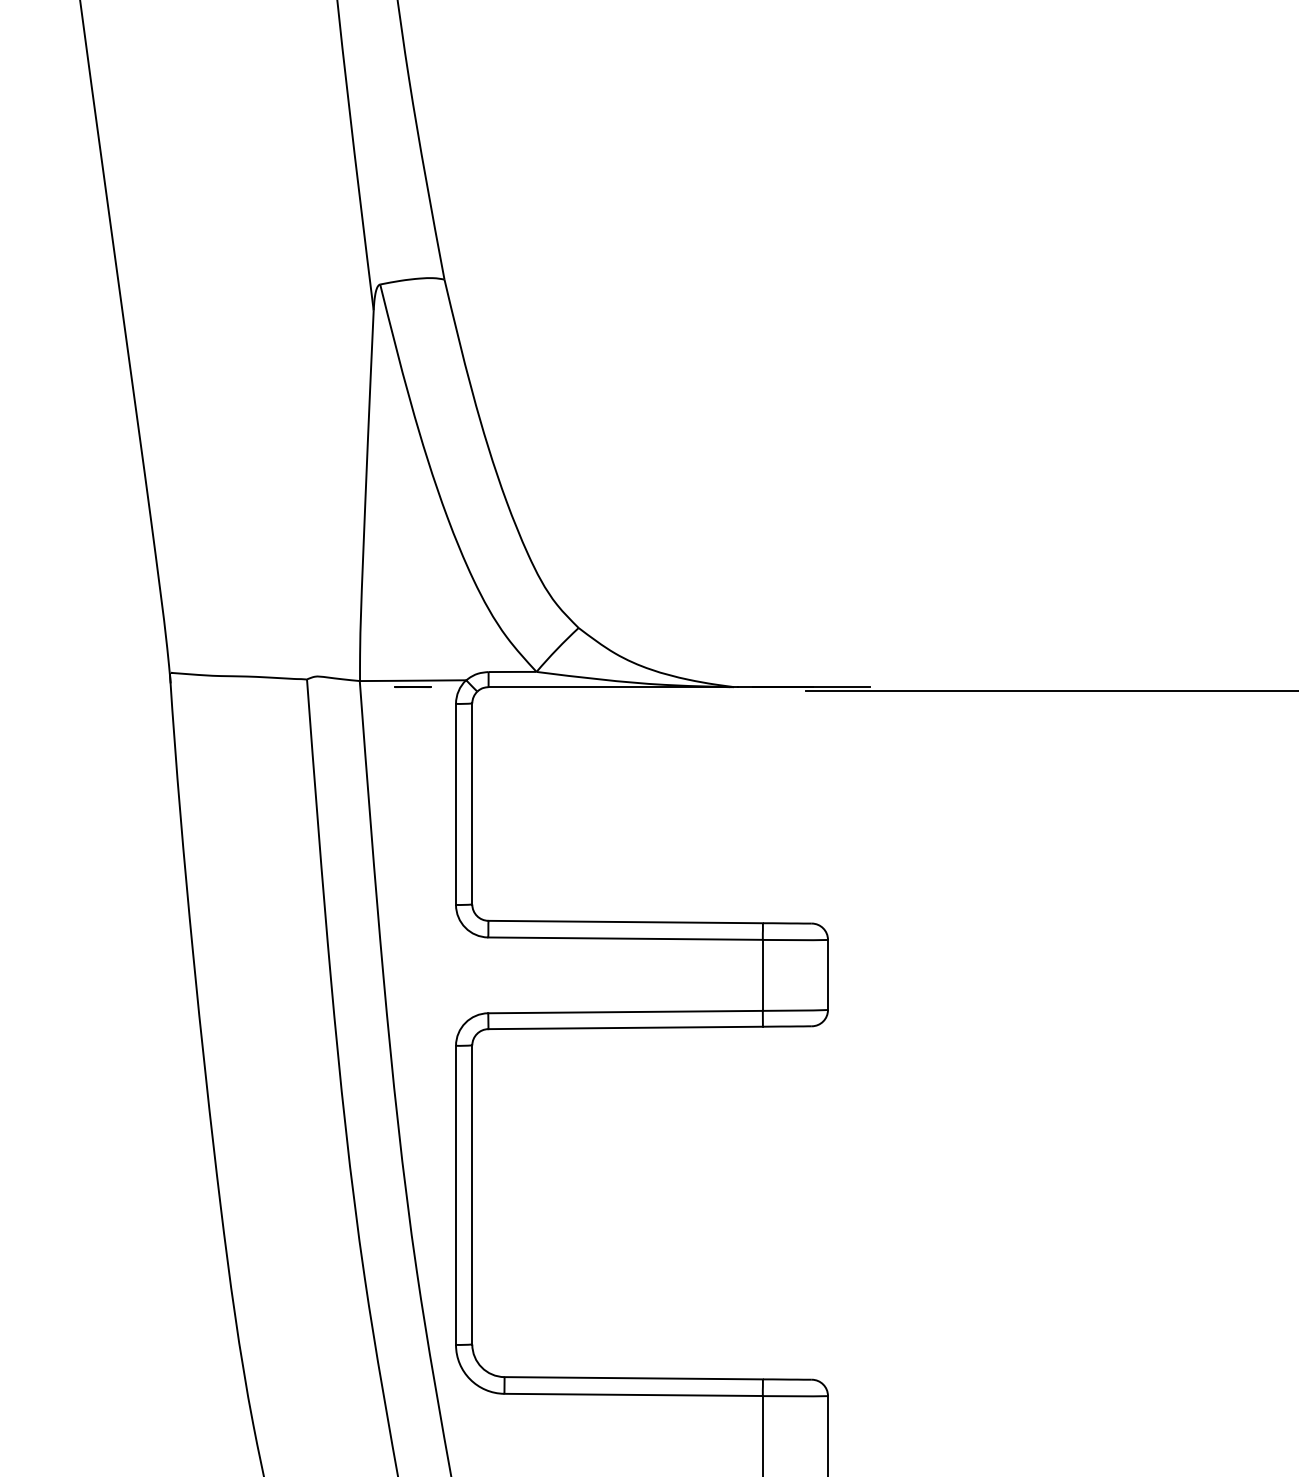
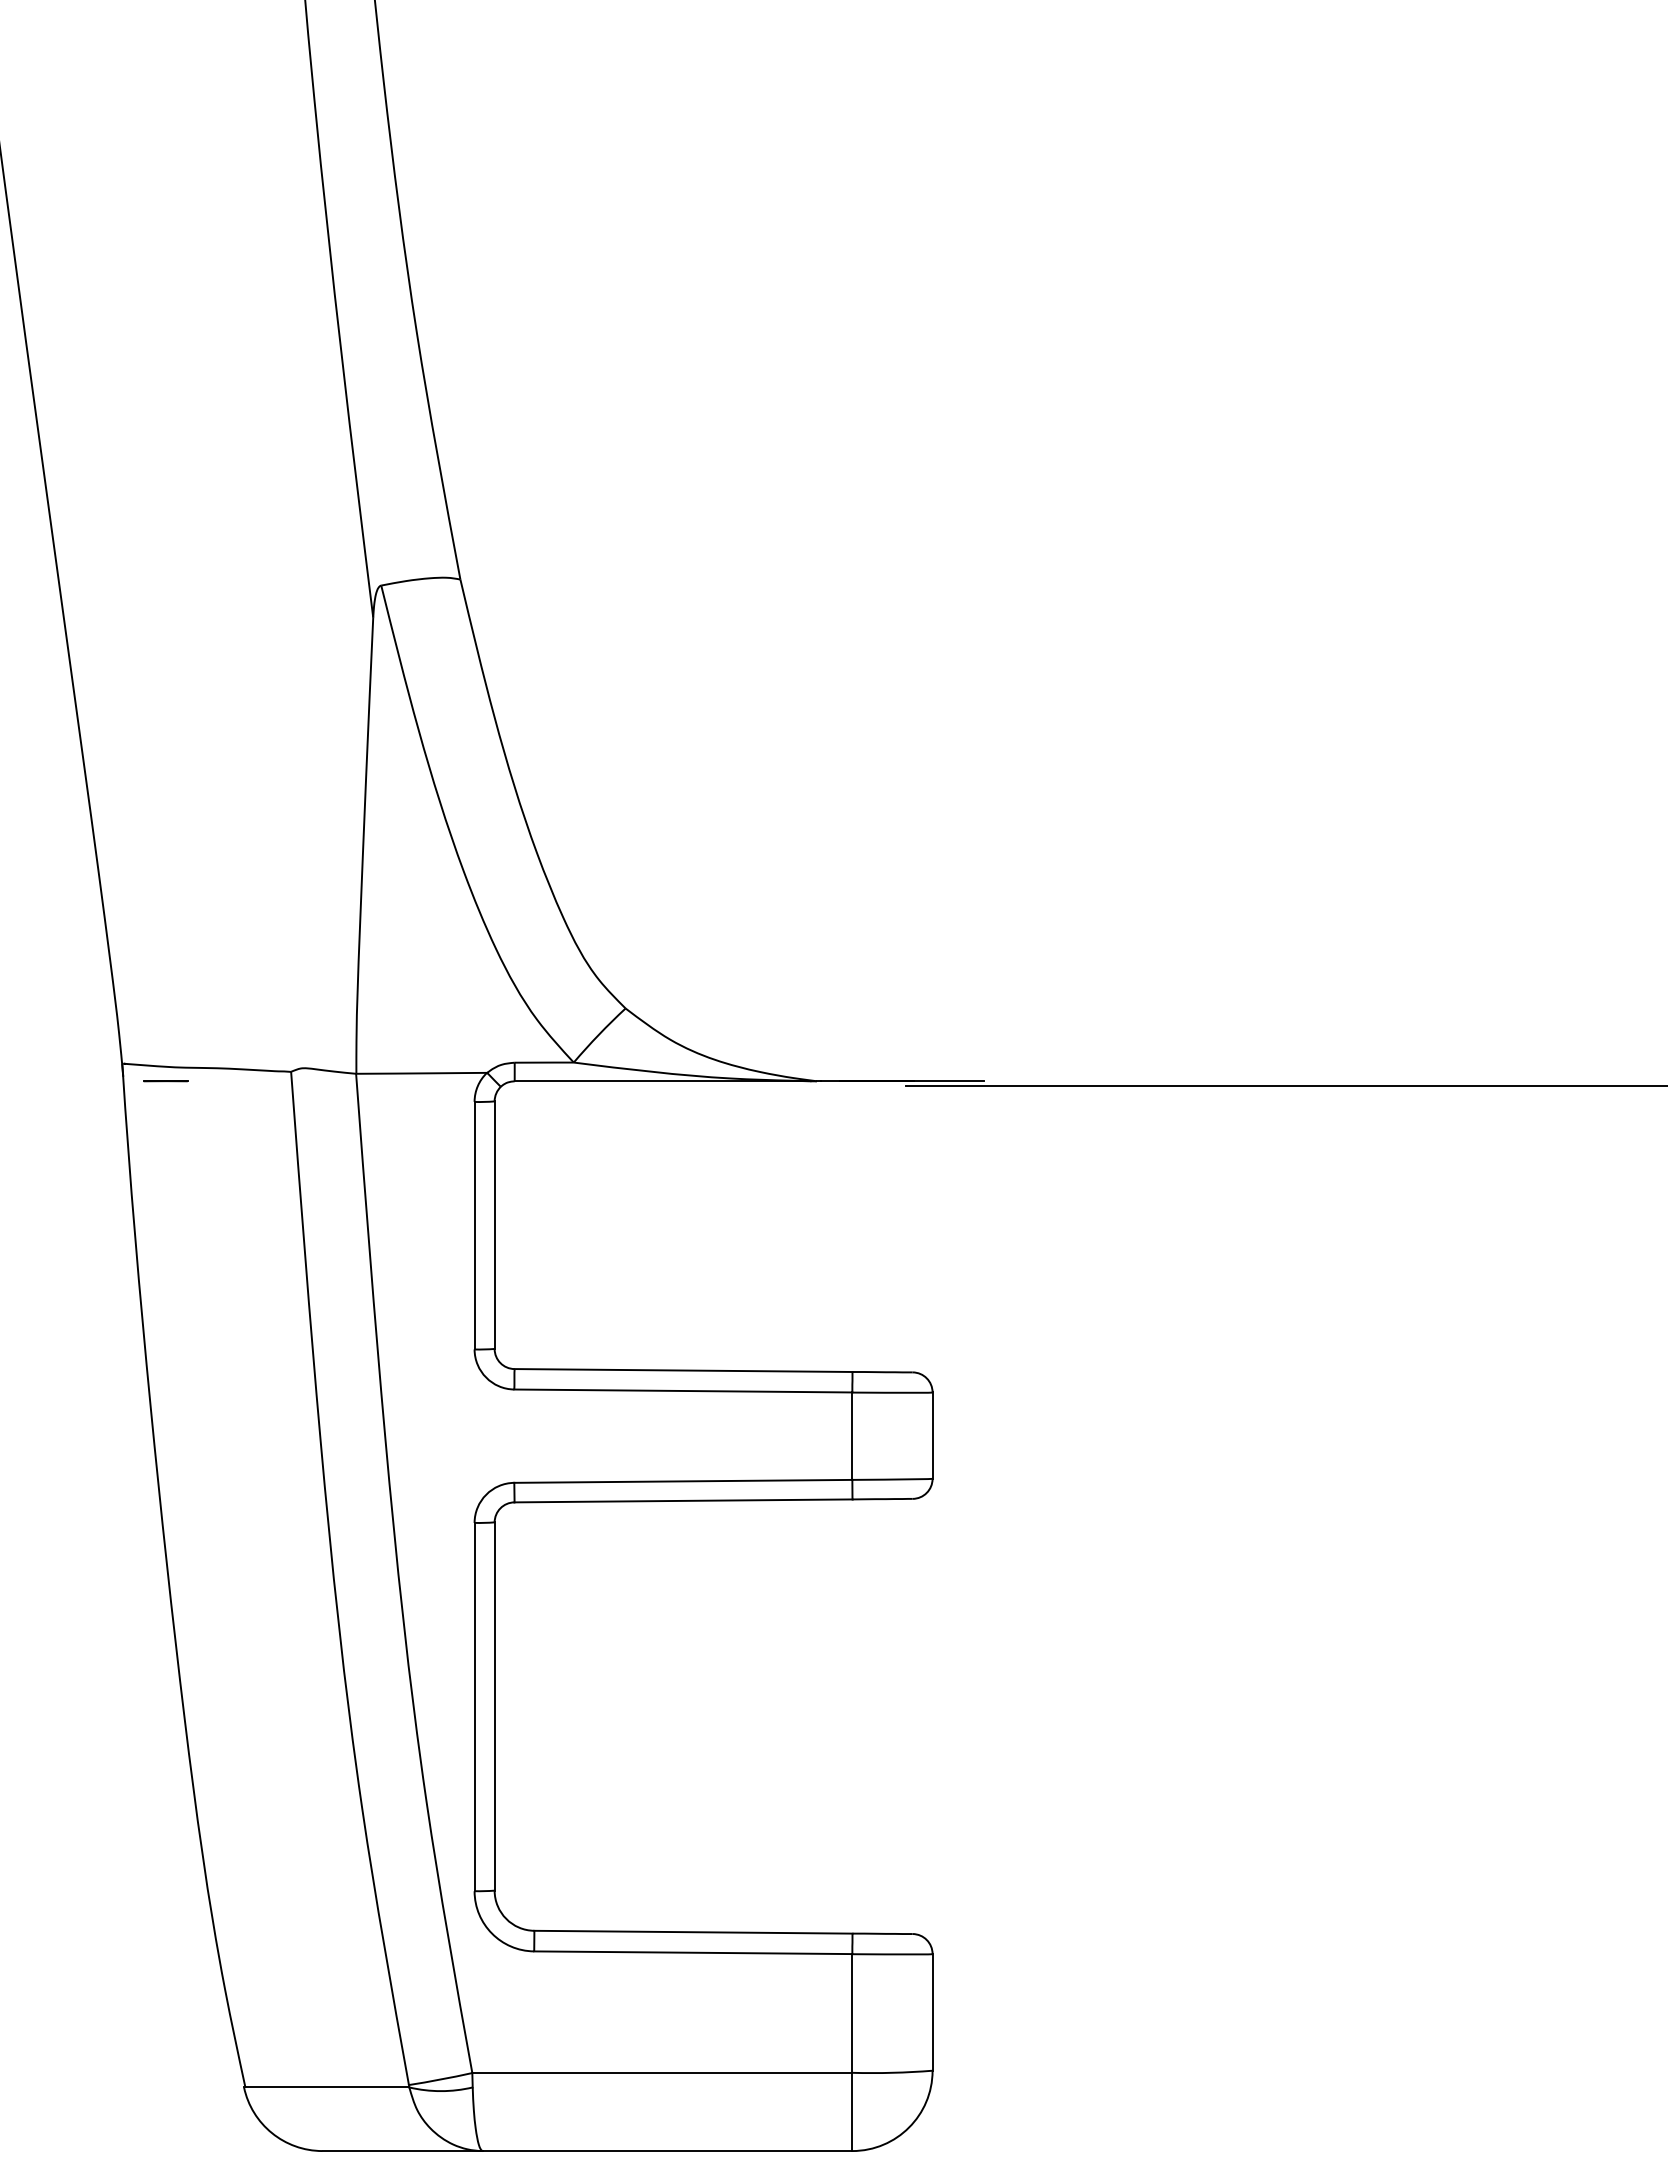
line: (412, 687) -> (165, 1081), moved

